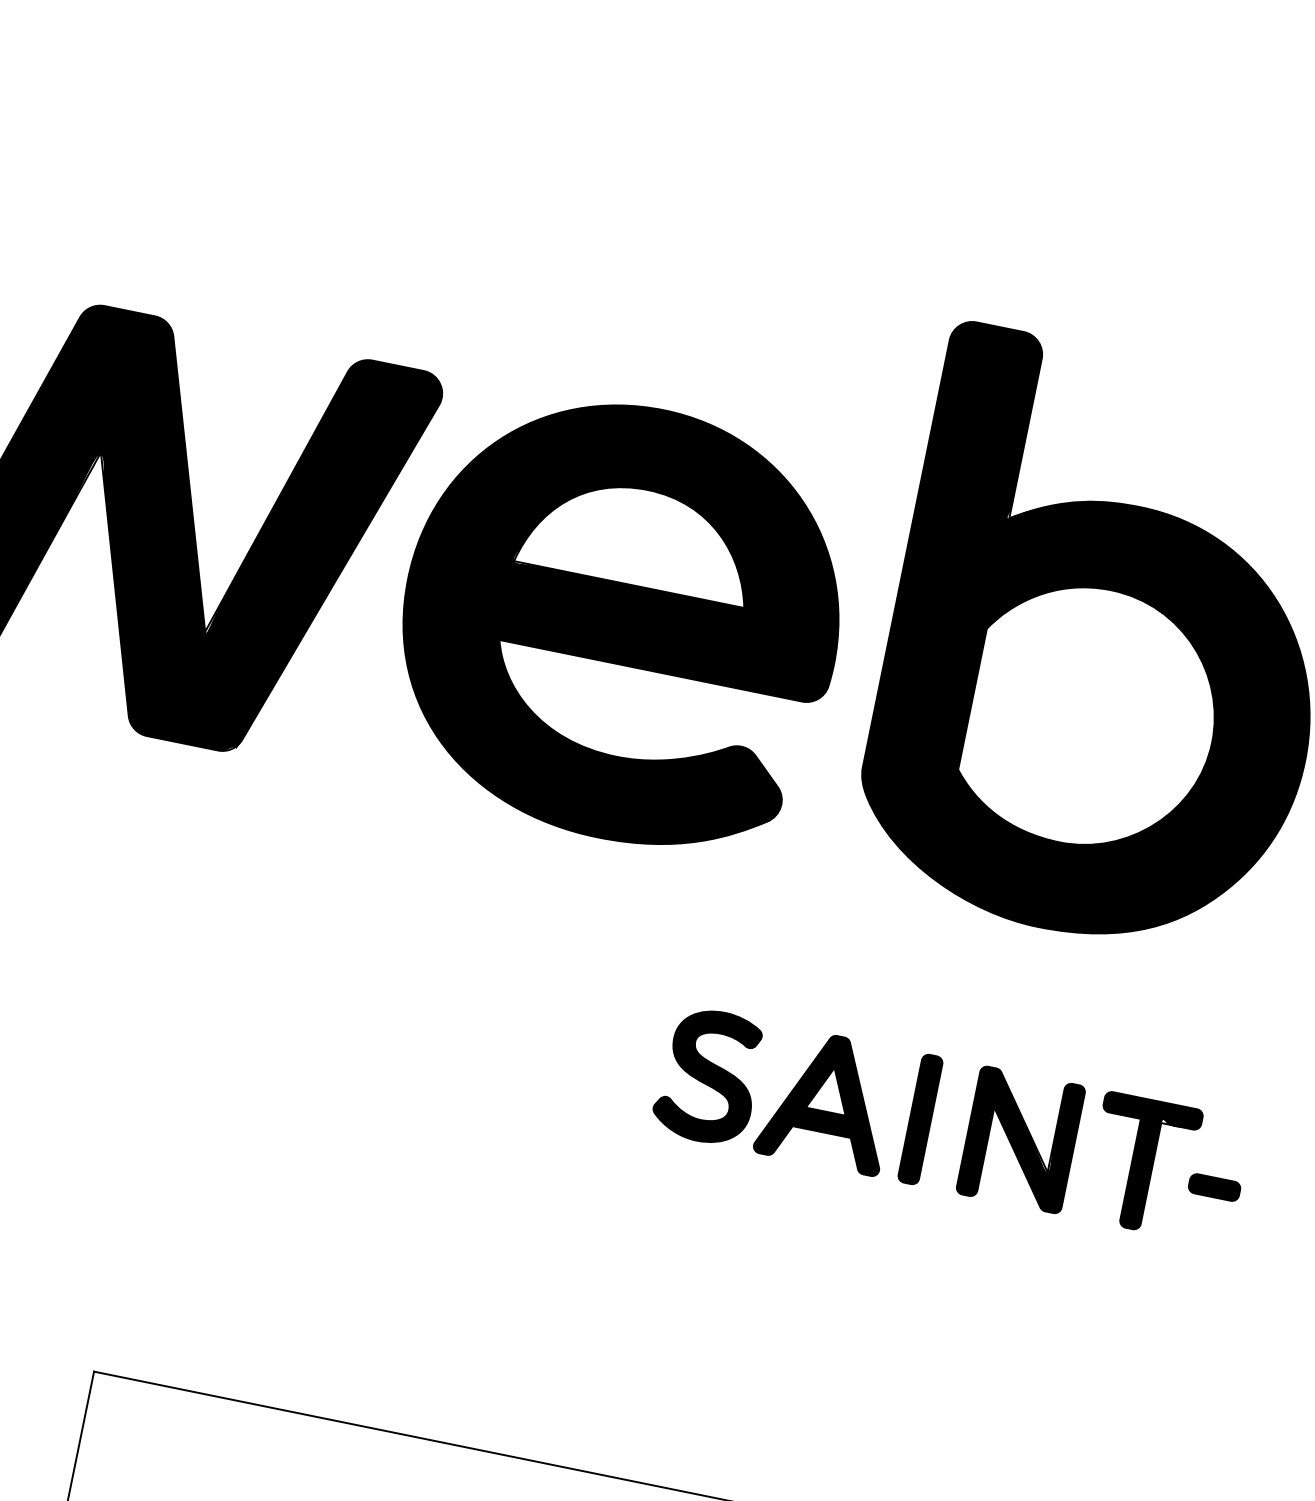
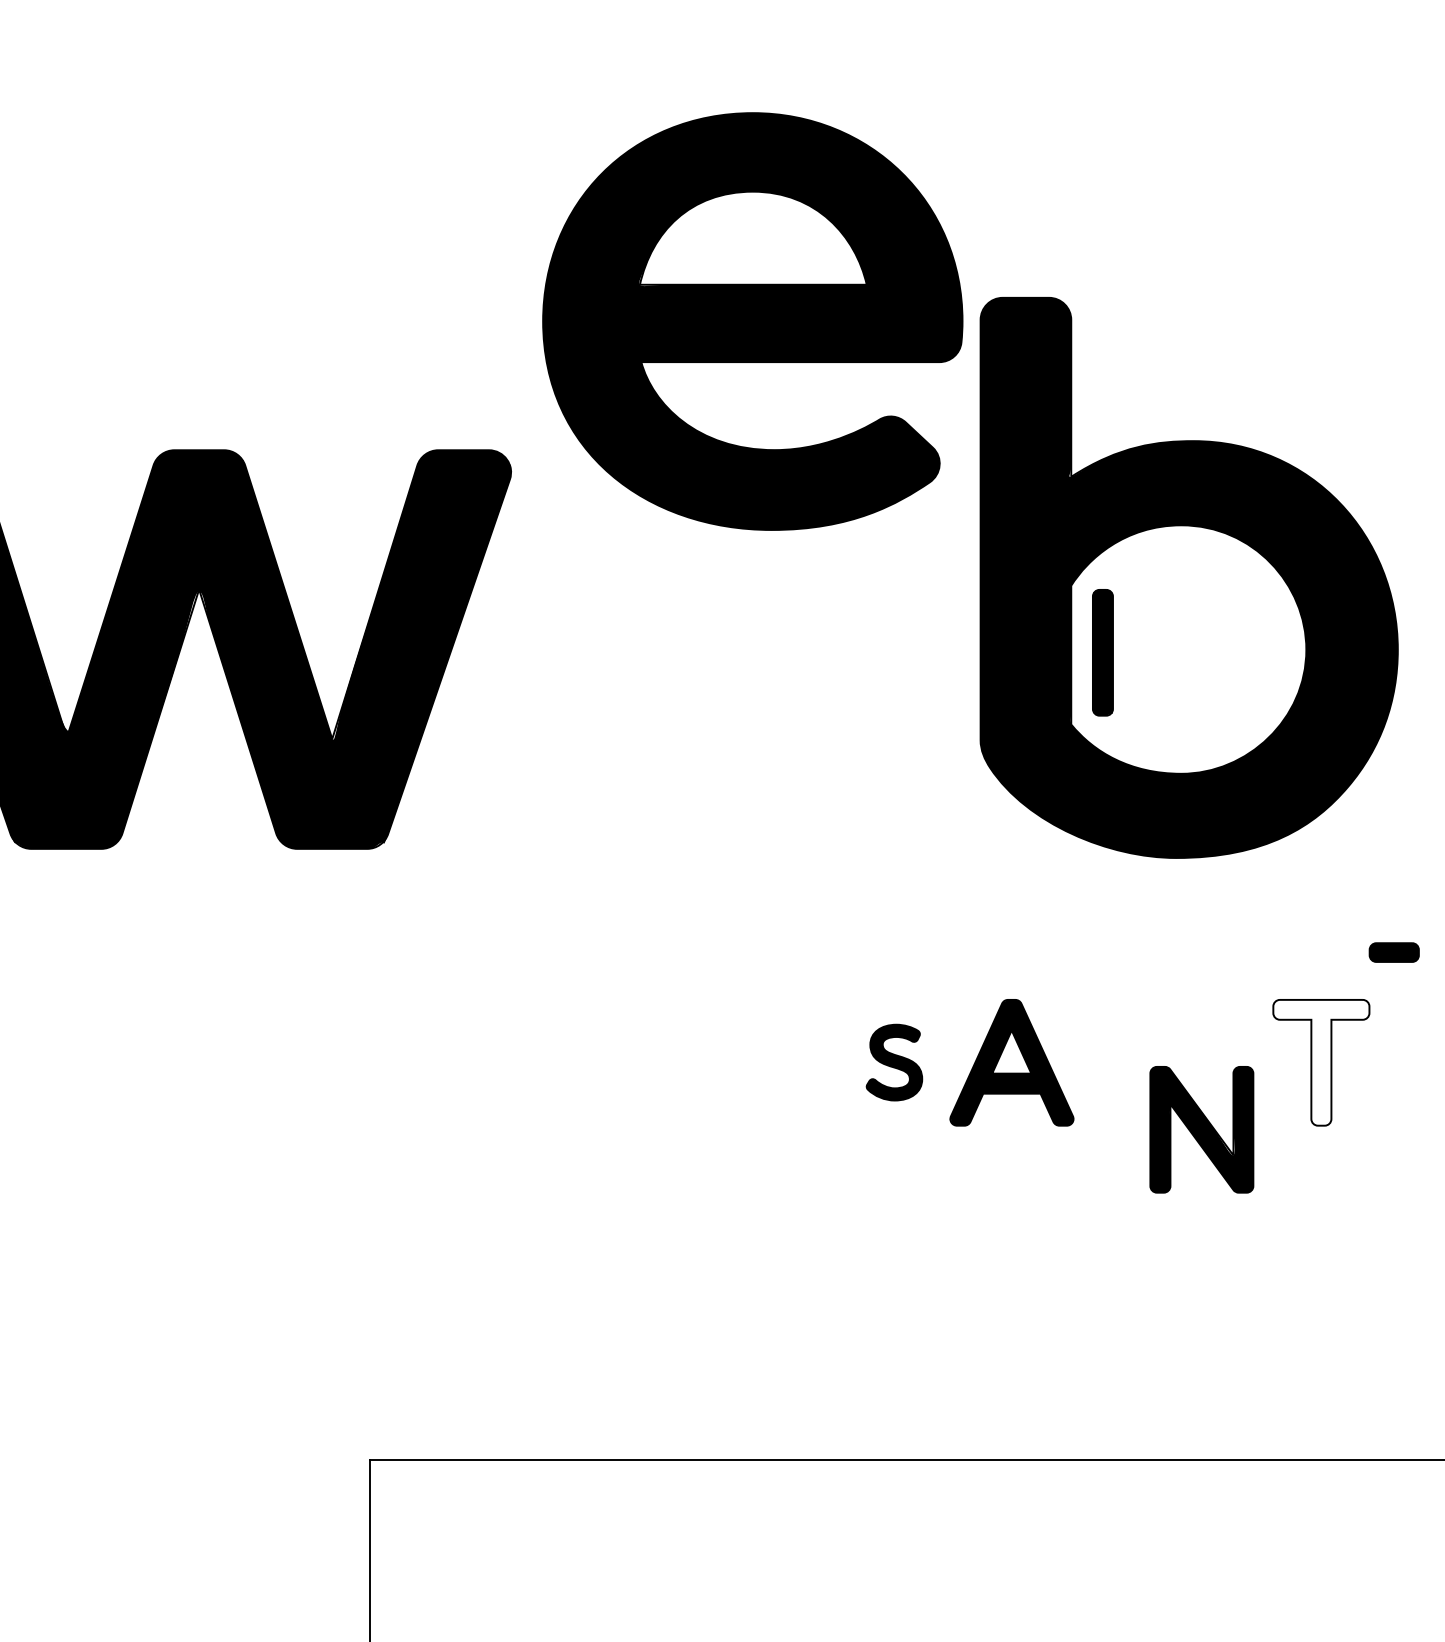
part: (620, 621) -> (752, 321), moved
part: (708, 1076) -> (894, 1062), size x0.6
part: (920, 1119) -> (1102, 652), moved
part: (1020, 1139) -> (1201, 1129), moved
fill: (1142, 1164) -> (1321, 1062), removed
part: (1213, 1187) -> (1393, 952), moved

